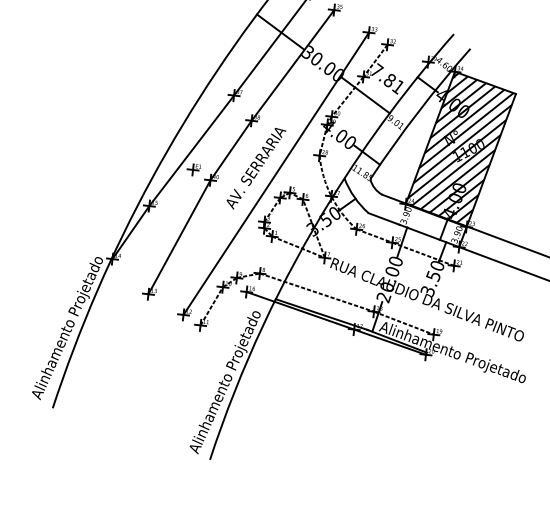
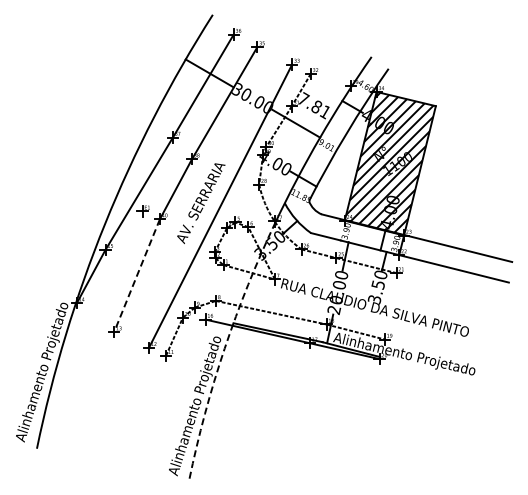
line: (179, 237) -> (137, 275), solid -> dashed
arc: (263, 324) -> (224, 348), solid -> dashed

